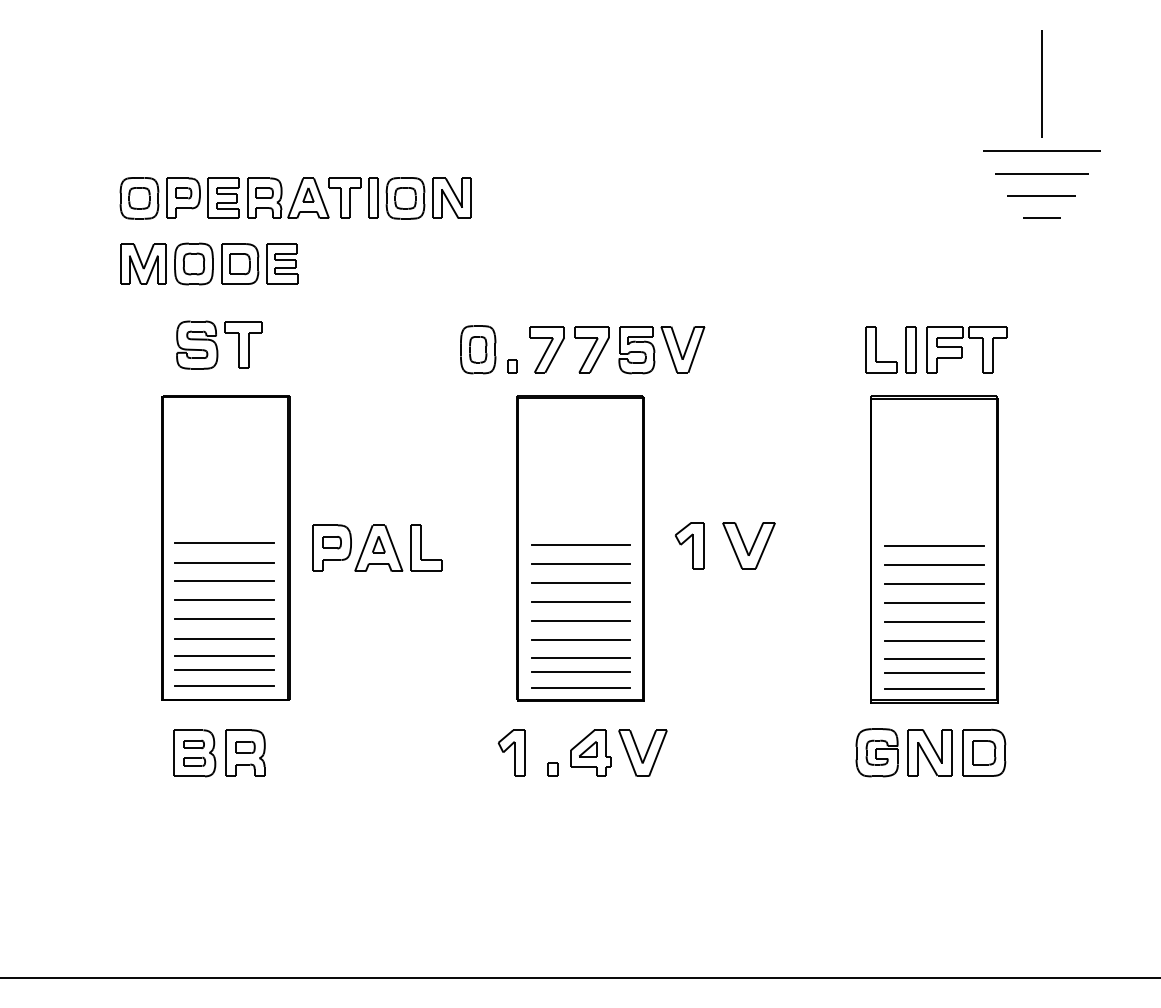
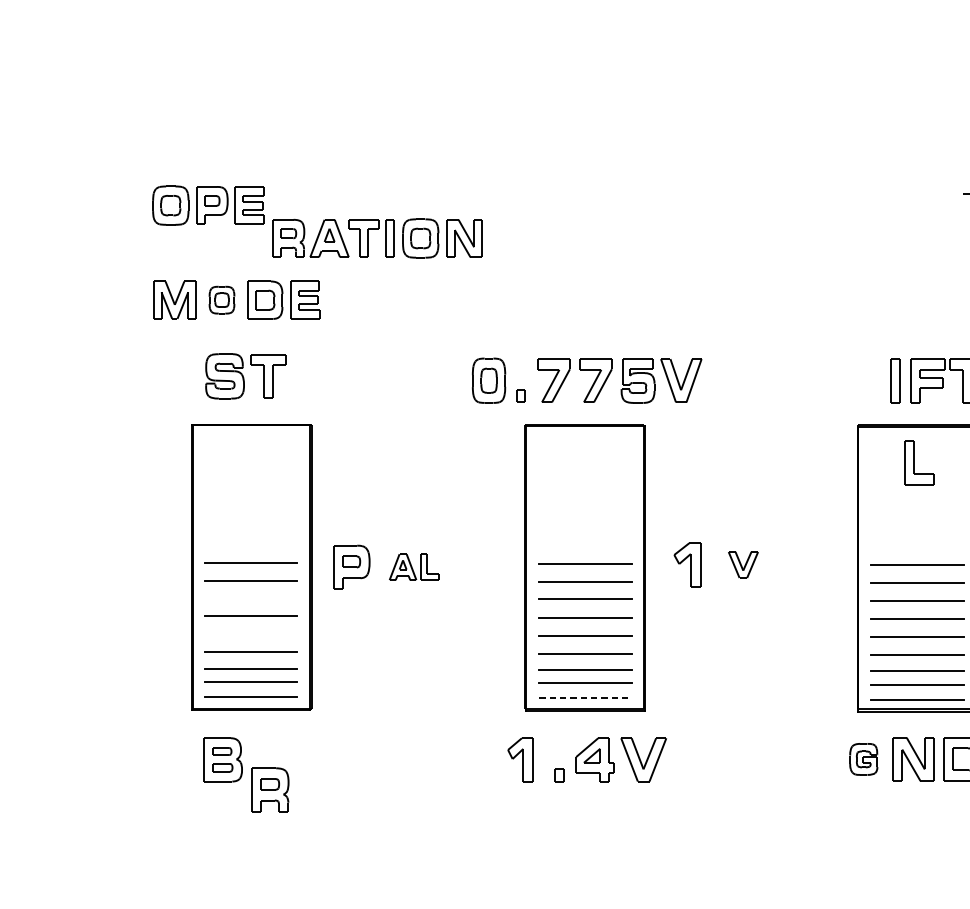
part: (179, 198) -> (208, 205), moved
part: (193, 263) -> (221, 299), size x0.7
part: (881, 349) -> (919, 462), moved
part: (748, 545) -> (742, 564), size x0.6
part: (398, 547) -> (414, 566), size x0.6
line: (224, 580) -> (250, 597), removed
line: (224, 619) -> (250, 634), removed
line: (581, 687) -> (586, 698), solid -> dashed
part: (245, 752) -> (270, 789), moved
part: (876, 752) -> (863, 759), size x0.7

